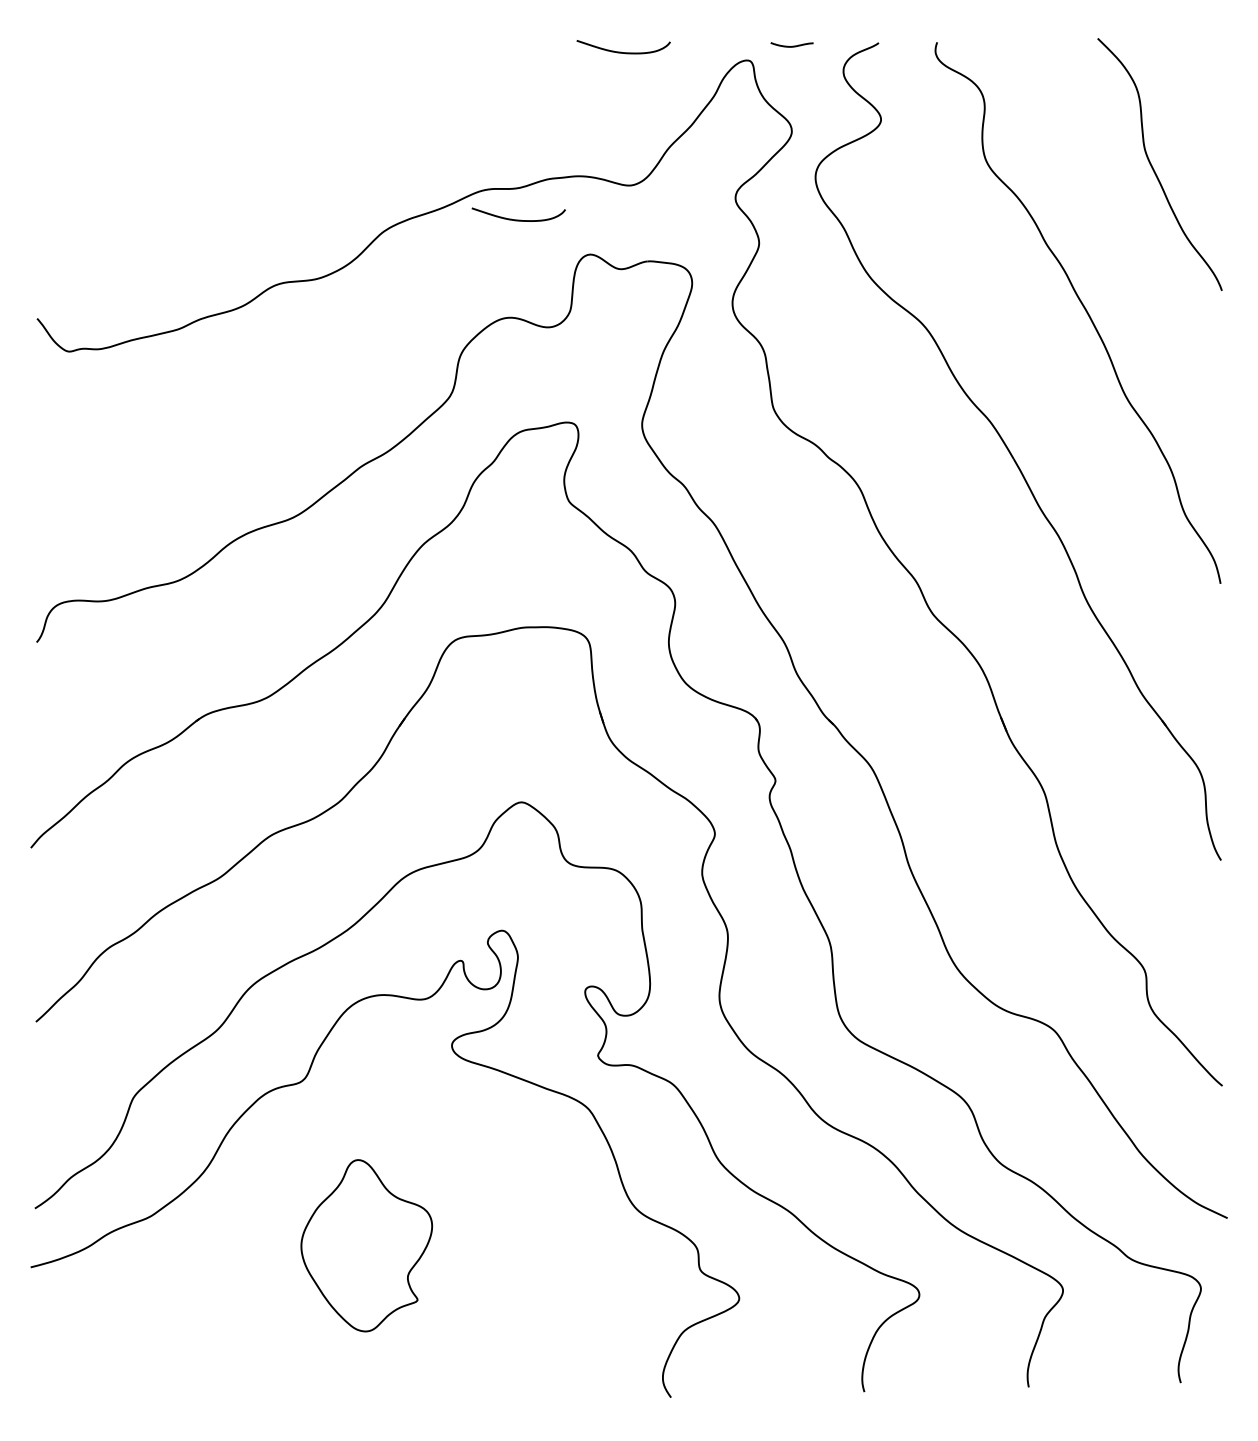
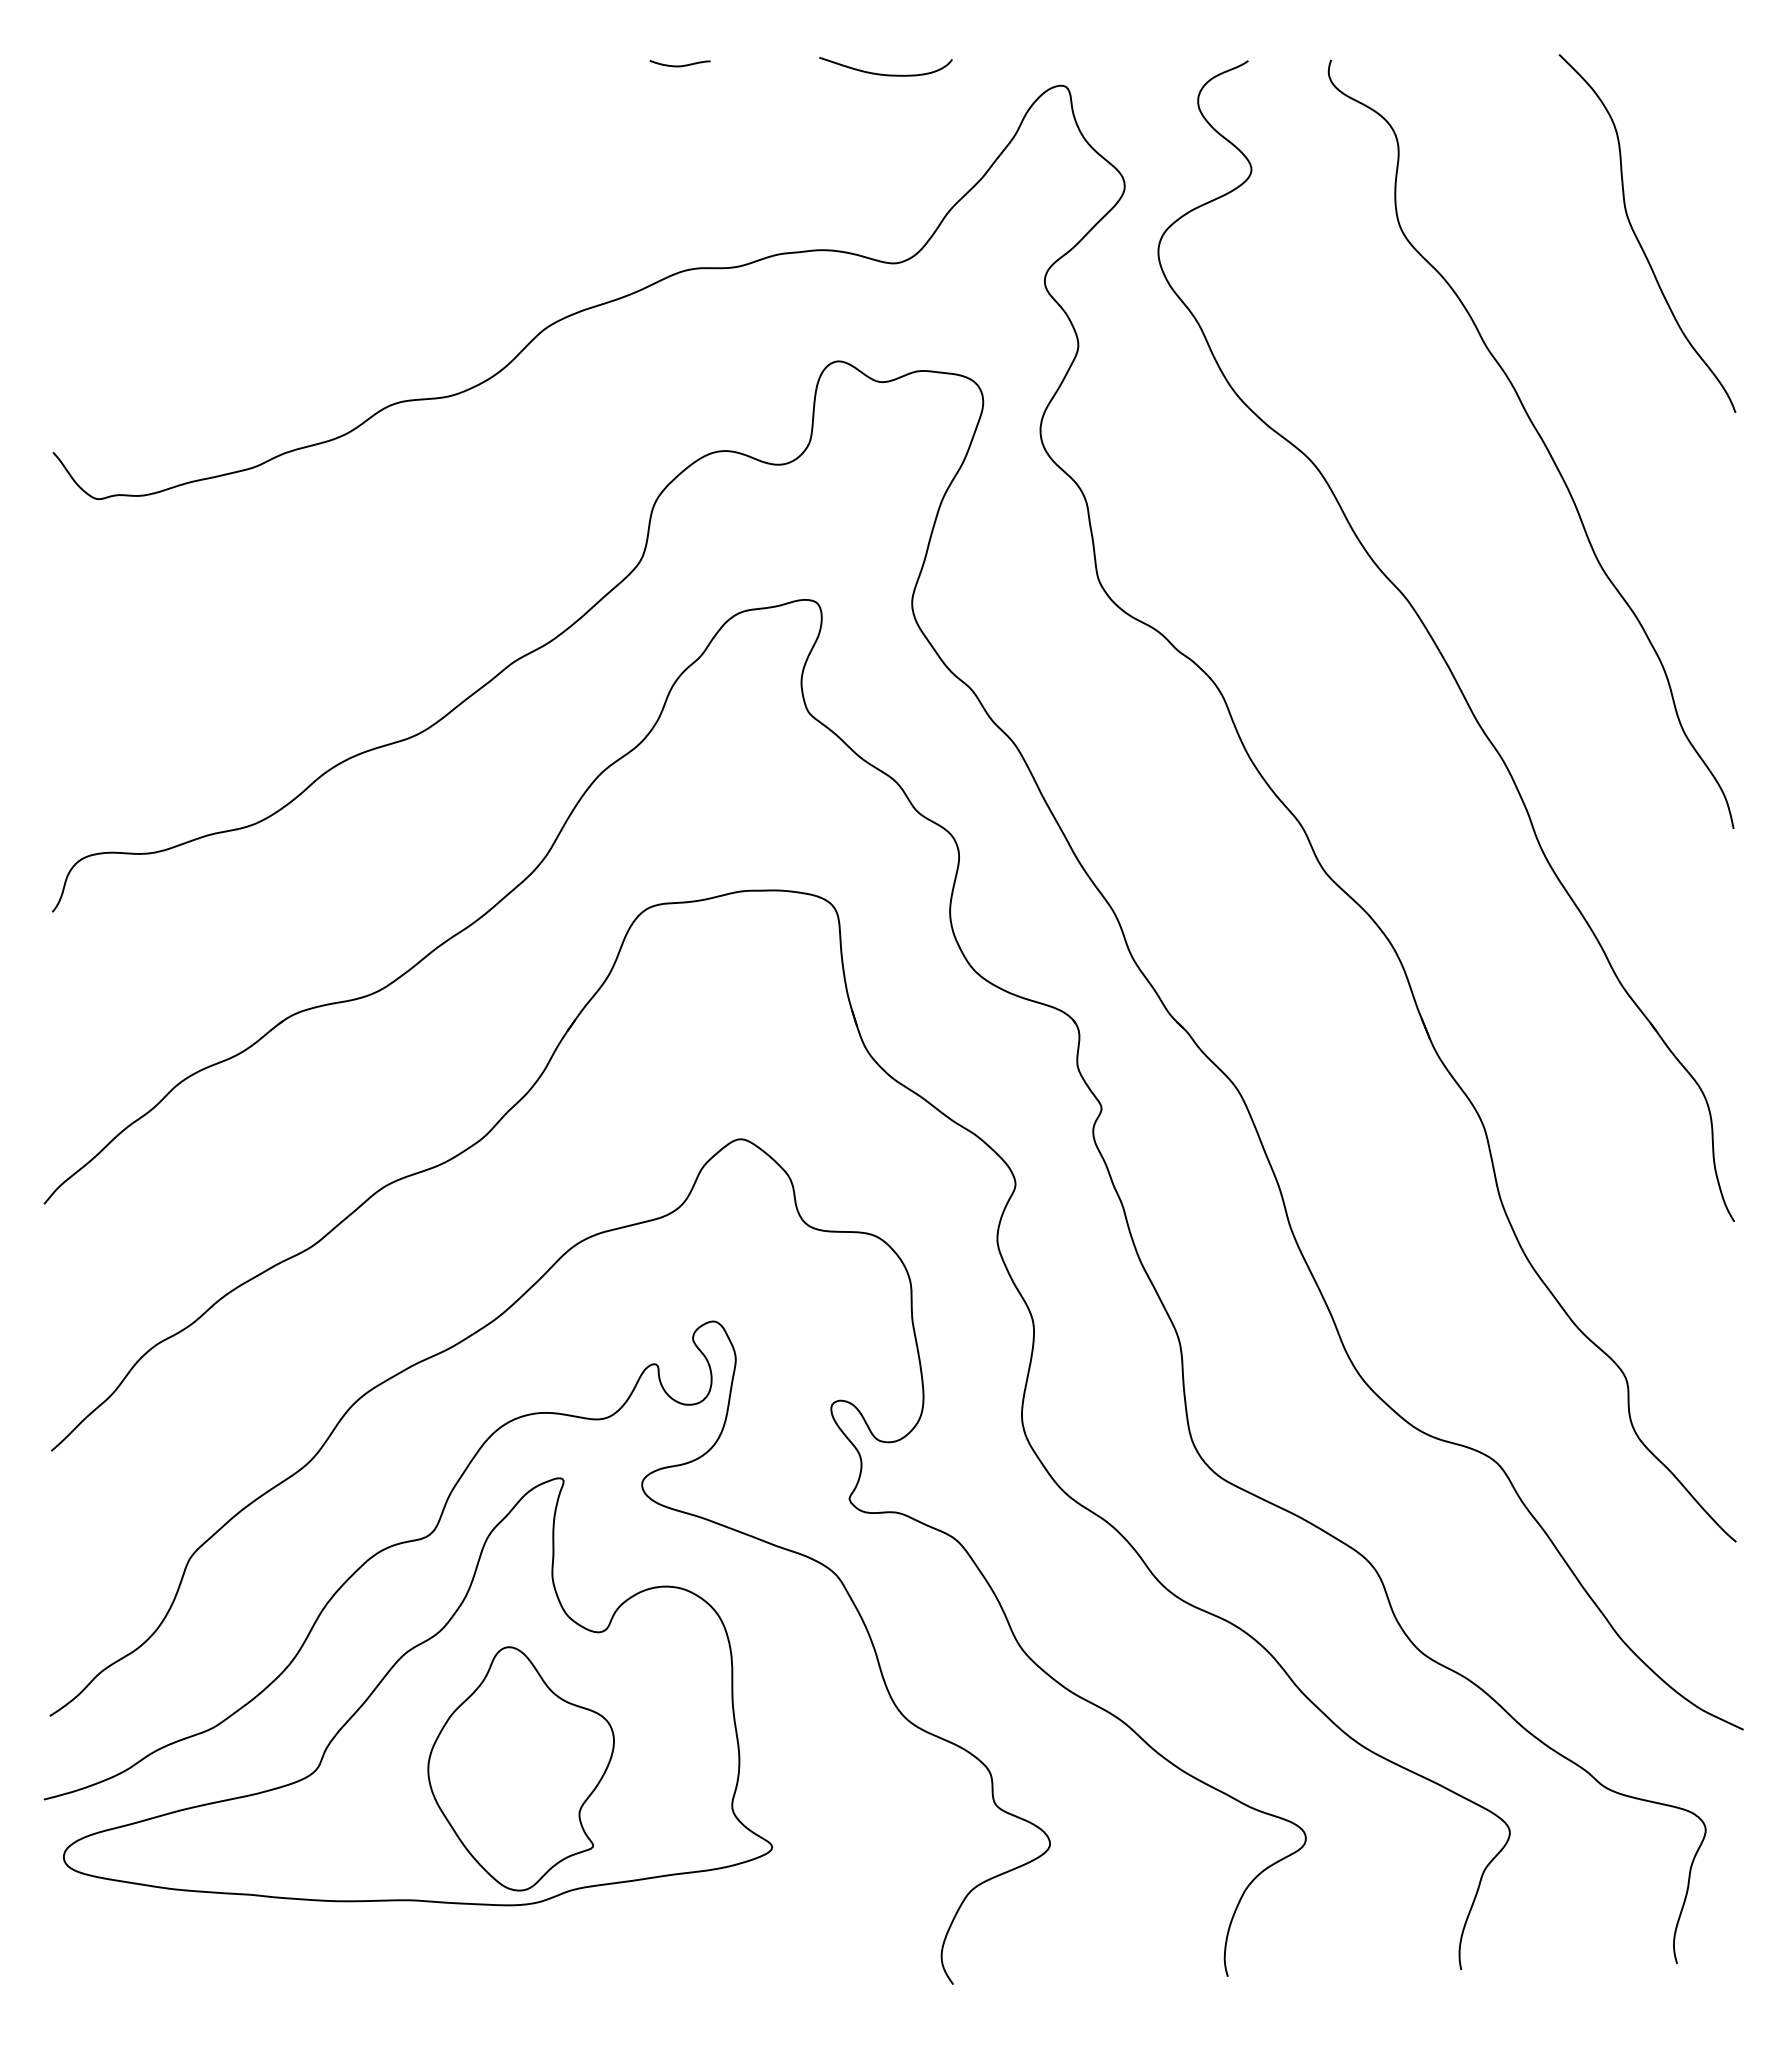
curve: (791, 46) -> (679, 65), moved
curve: (516, 219) -> (733, 311), removed
part: (294, 1191) -> (418, 1691), added

